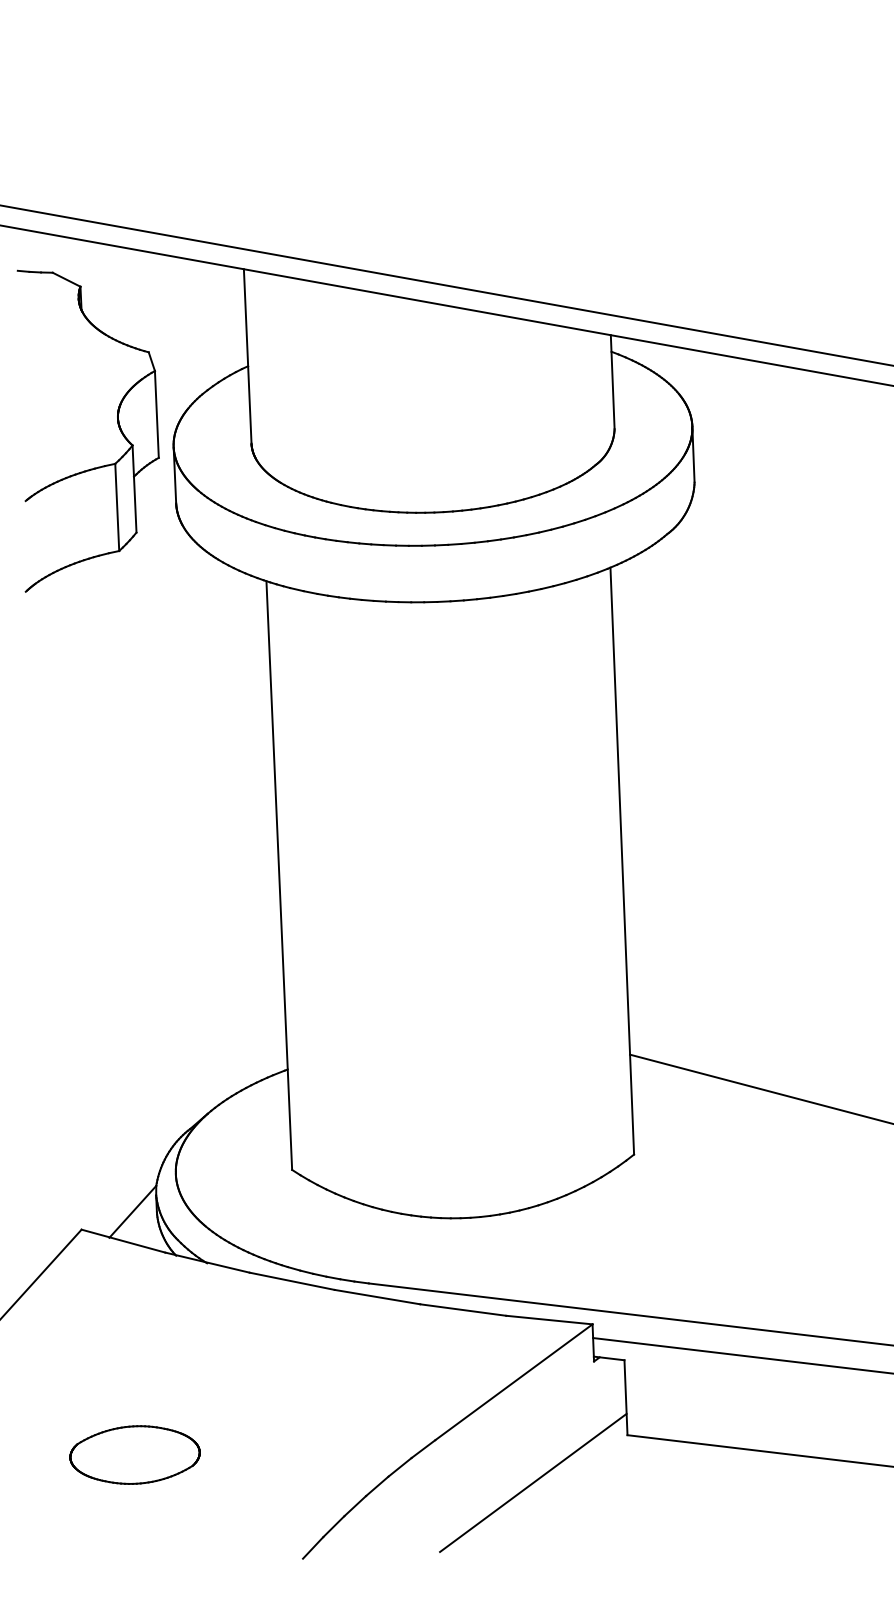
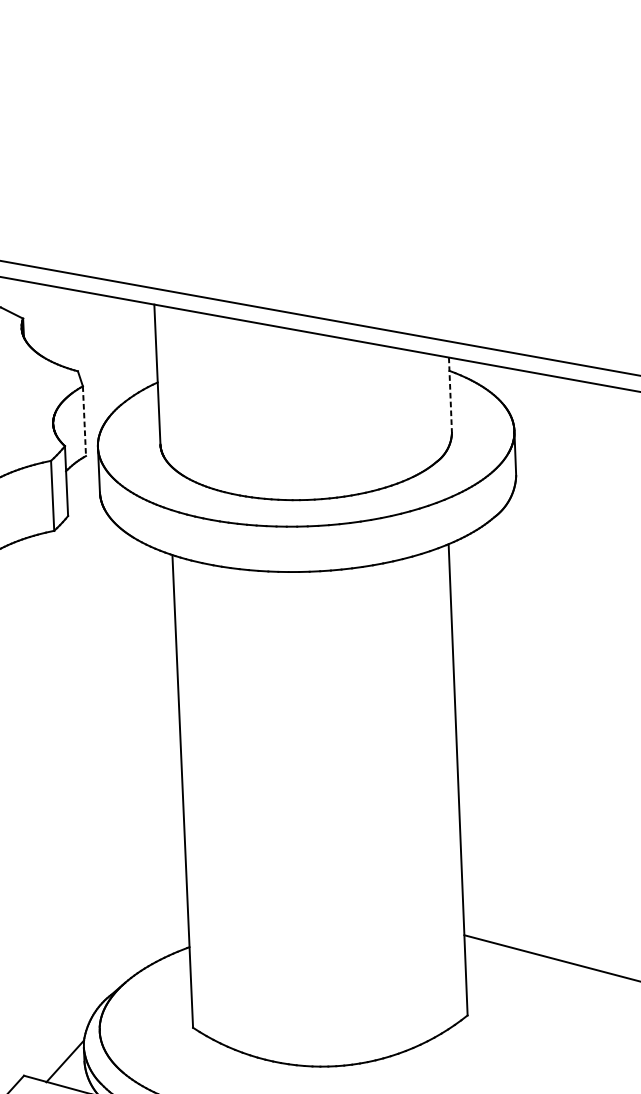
line: (612, 382) -> (450, 395), solid -> dashed
line: (156, 414) -> (84, 421), solid -> dashed

